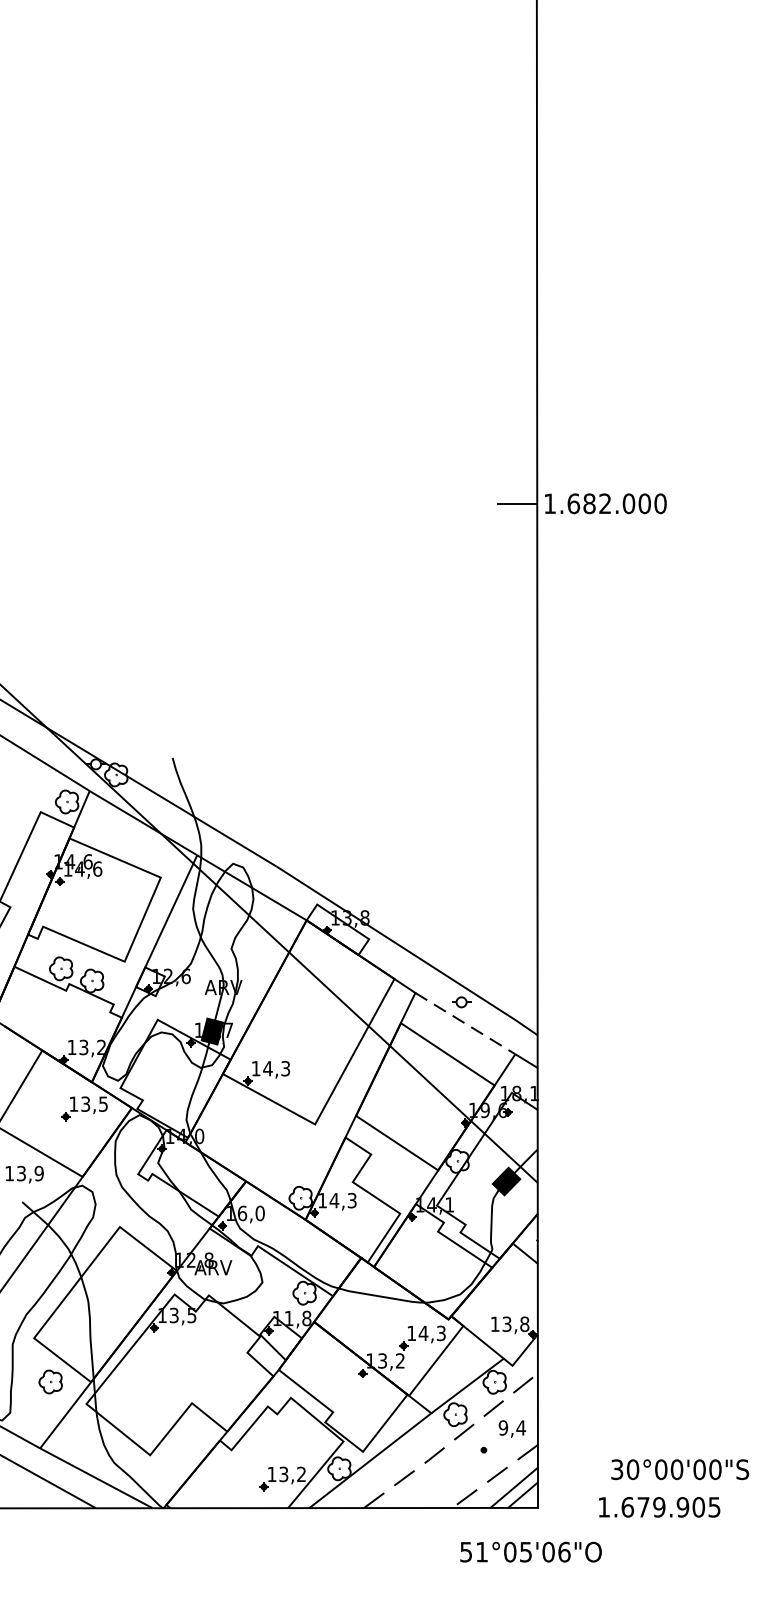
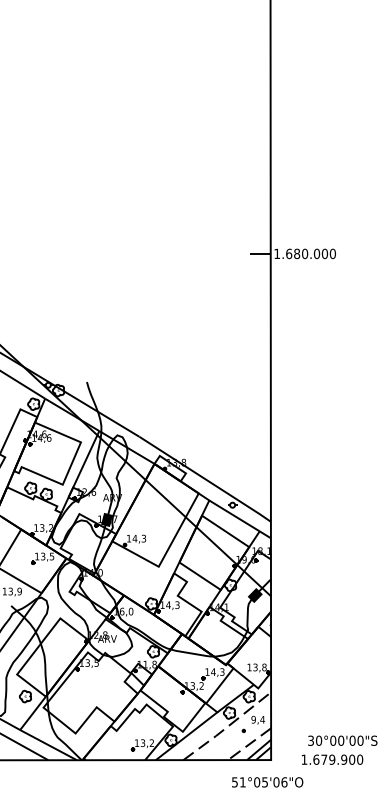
text: (606, 502) -> (305, 253), 1.682.000 -> 1.680.000
line: (465, 1022) -> (234, 515), dashed -> solid
text: (715, 1506) -> (360, 759), 1.679.905 -> 1.679.900

